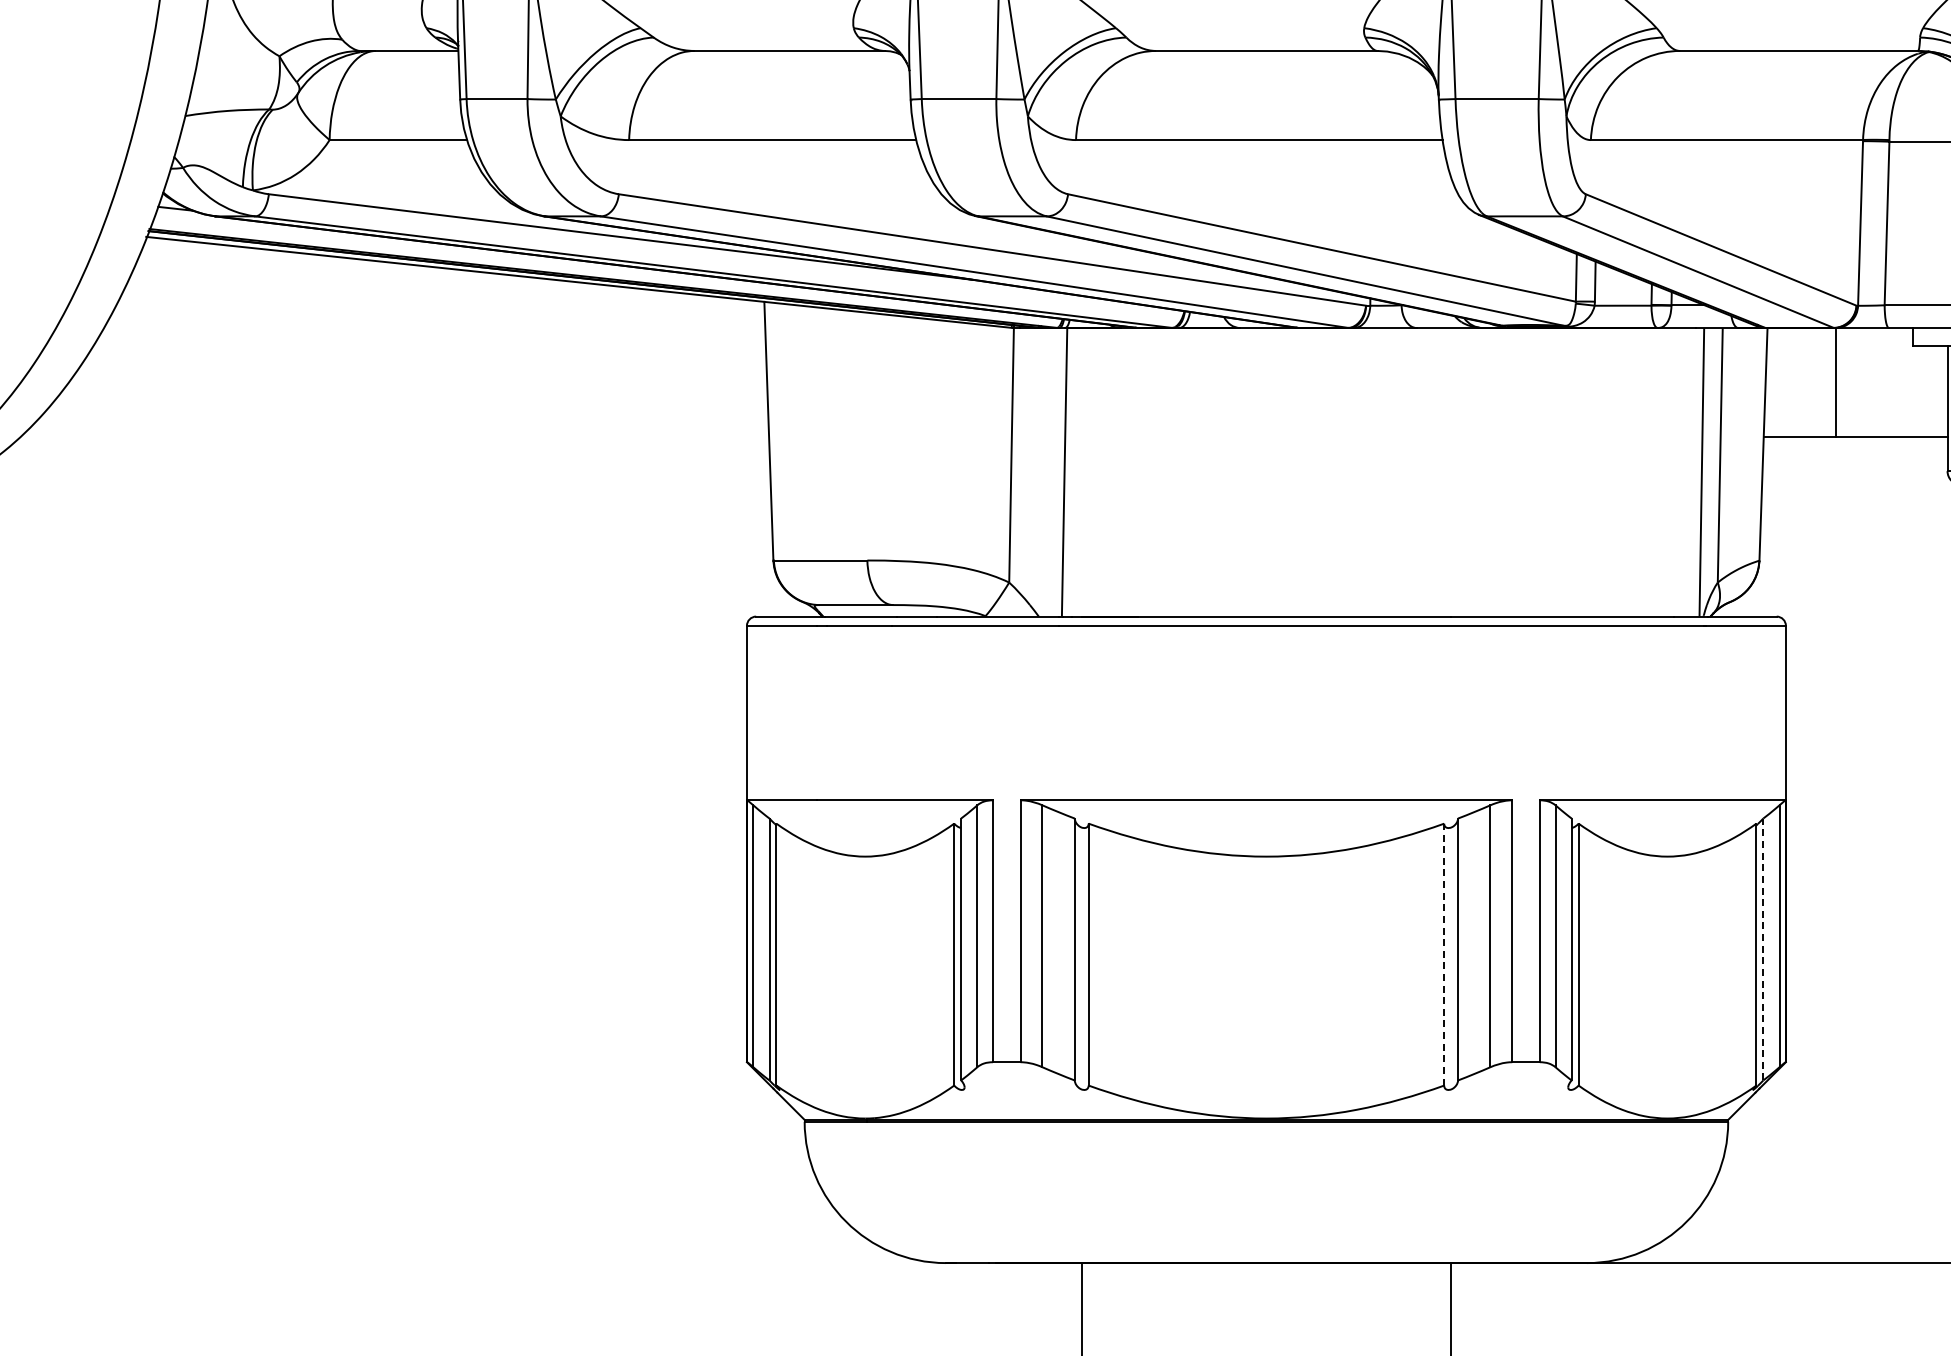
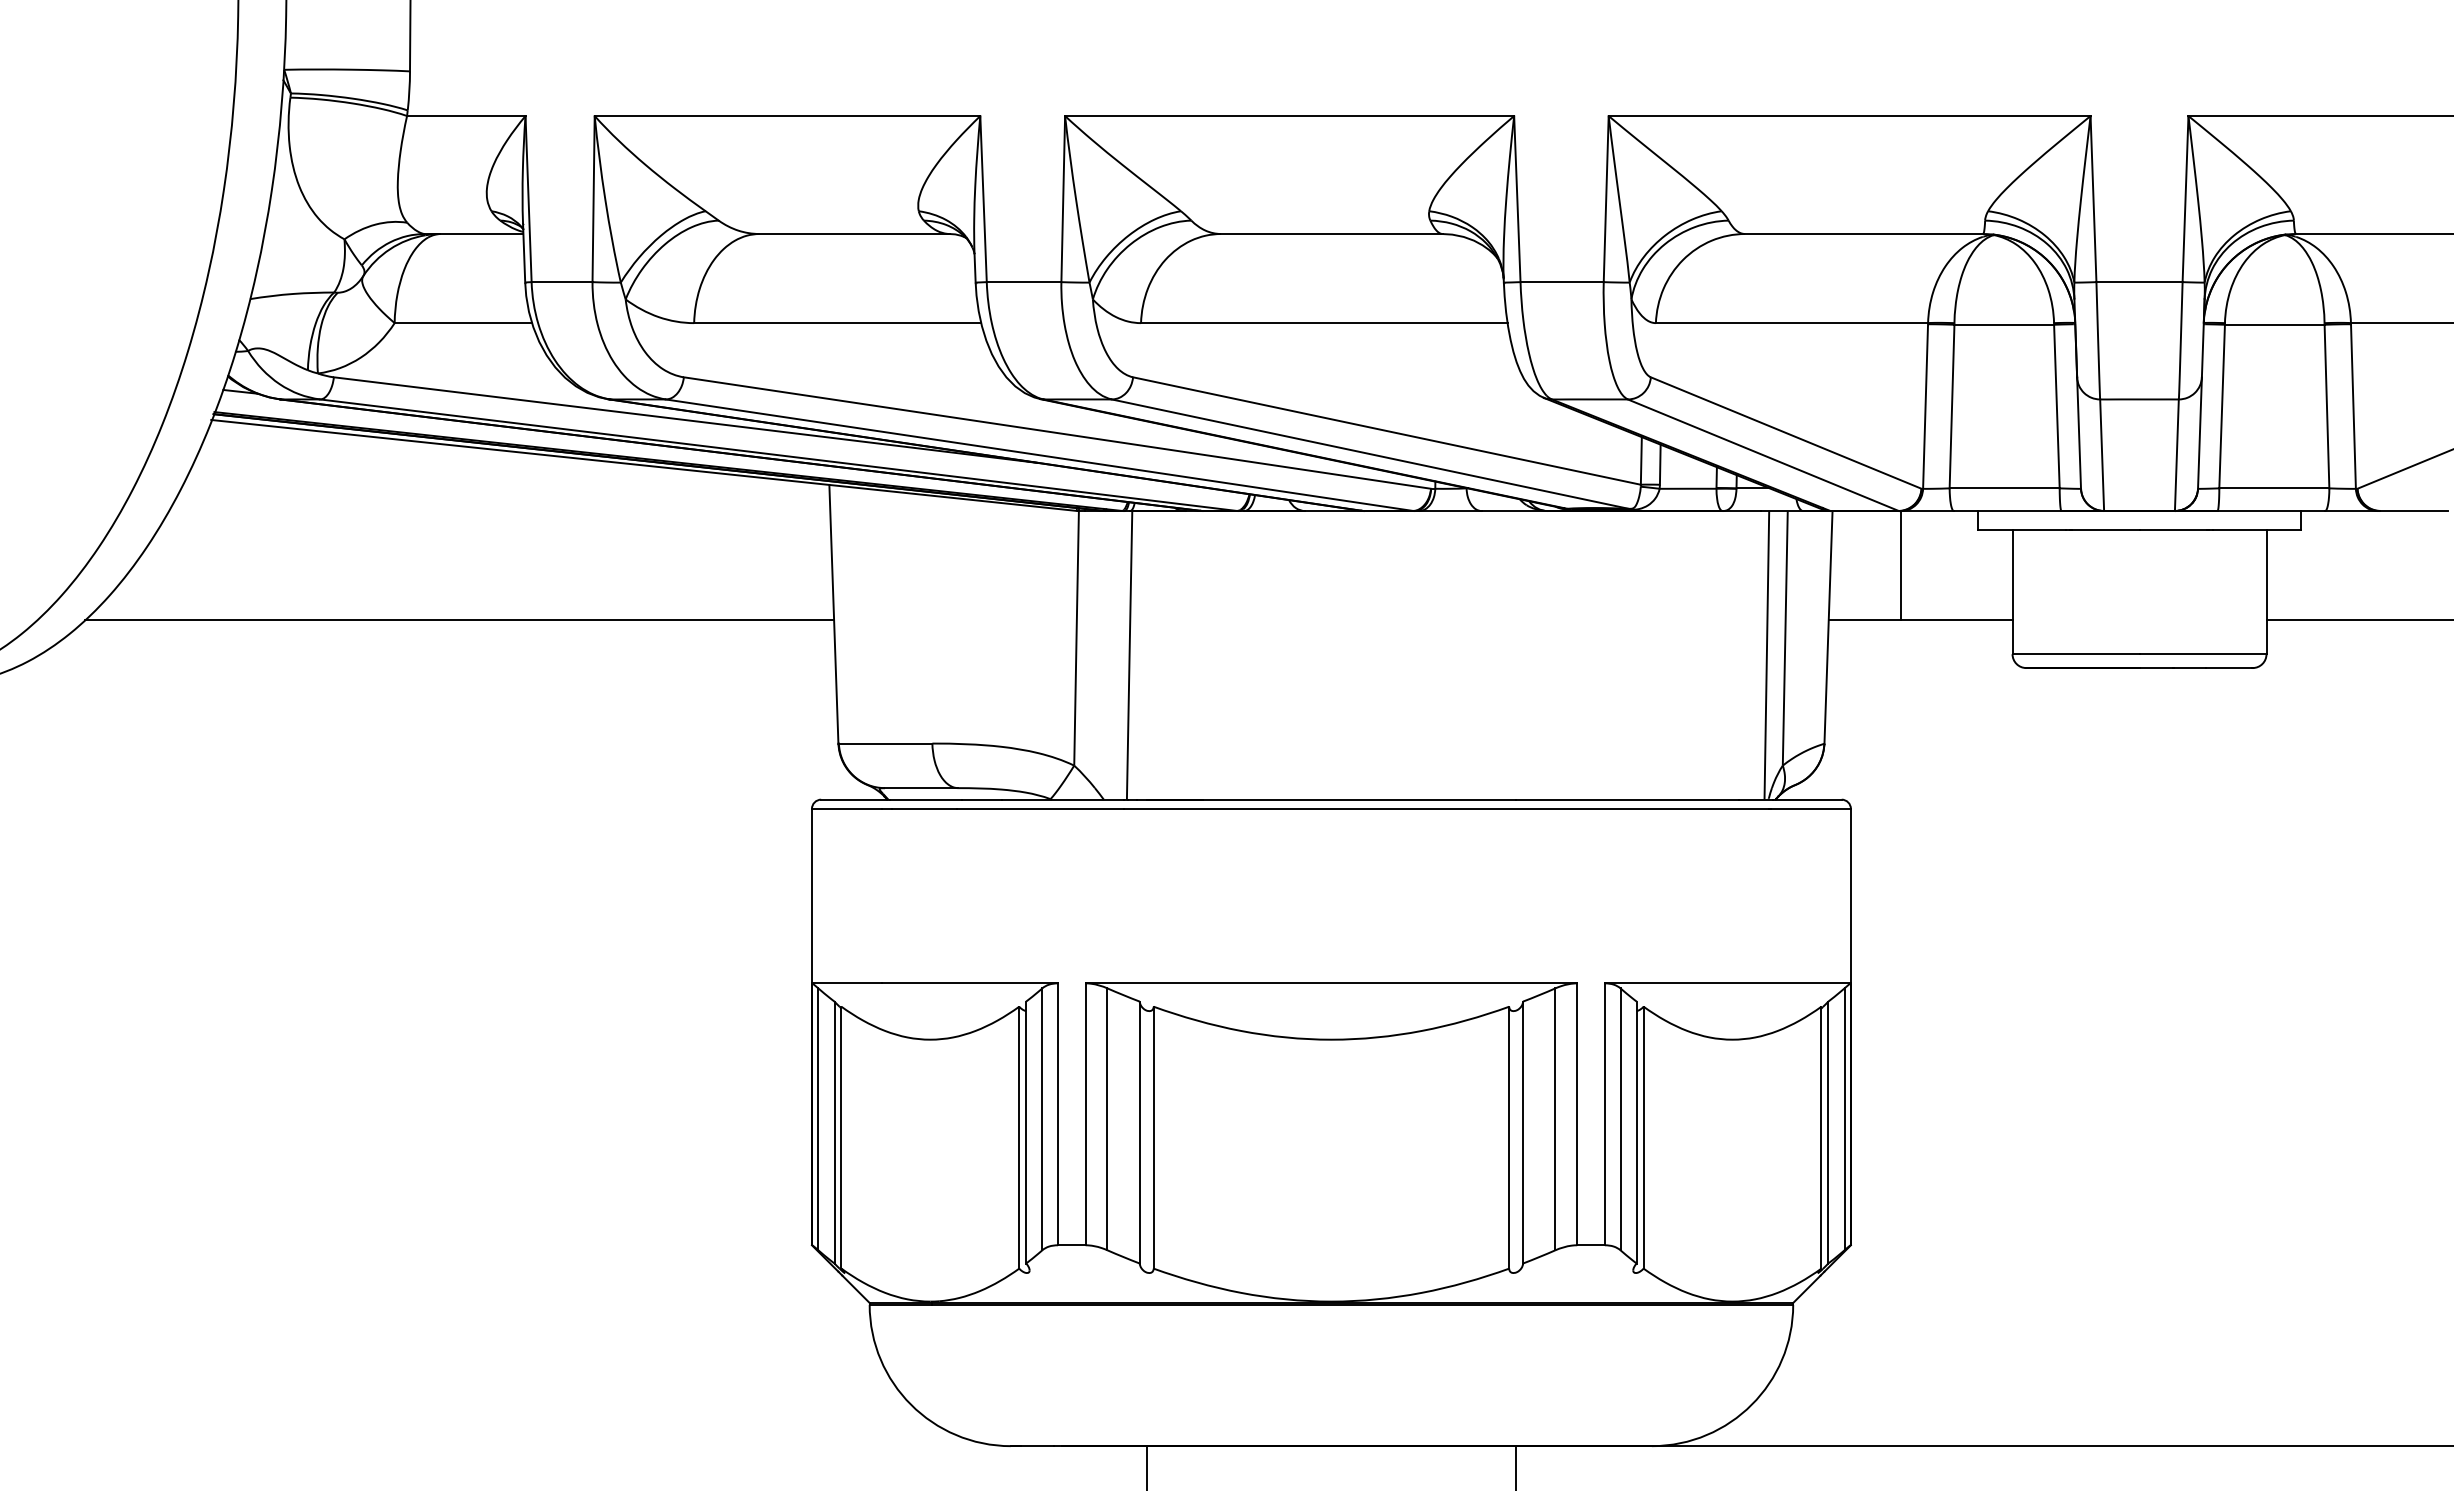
line: (394, 436) -> (459, 619), added
line: (1763, 949) -> (1828, 1132), dashed -> solid
line: (1444, 954) -> (1509, 1137), dashed -> solid

